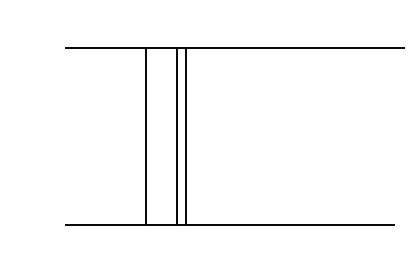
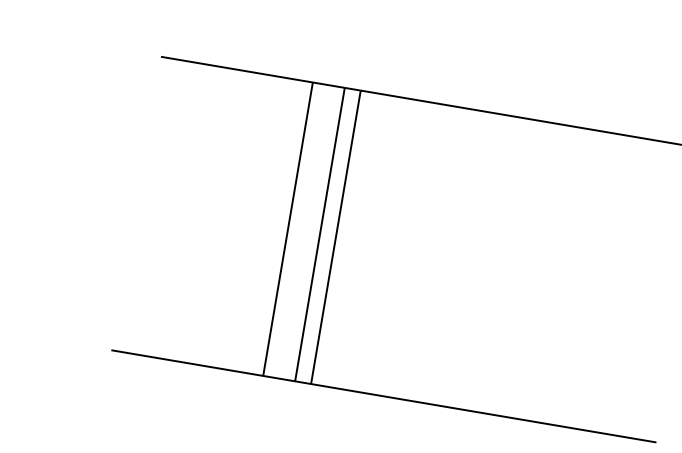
line: (146, 136) -> (288, 229), moved

